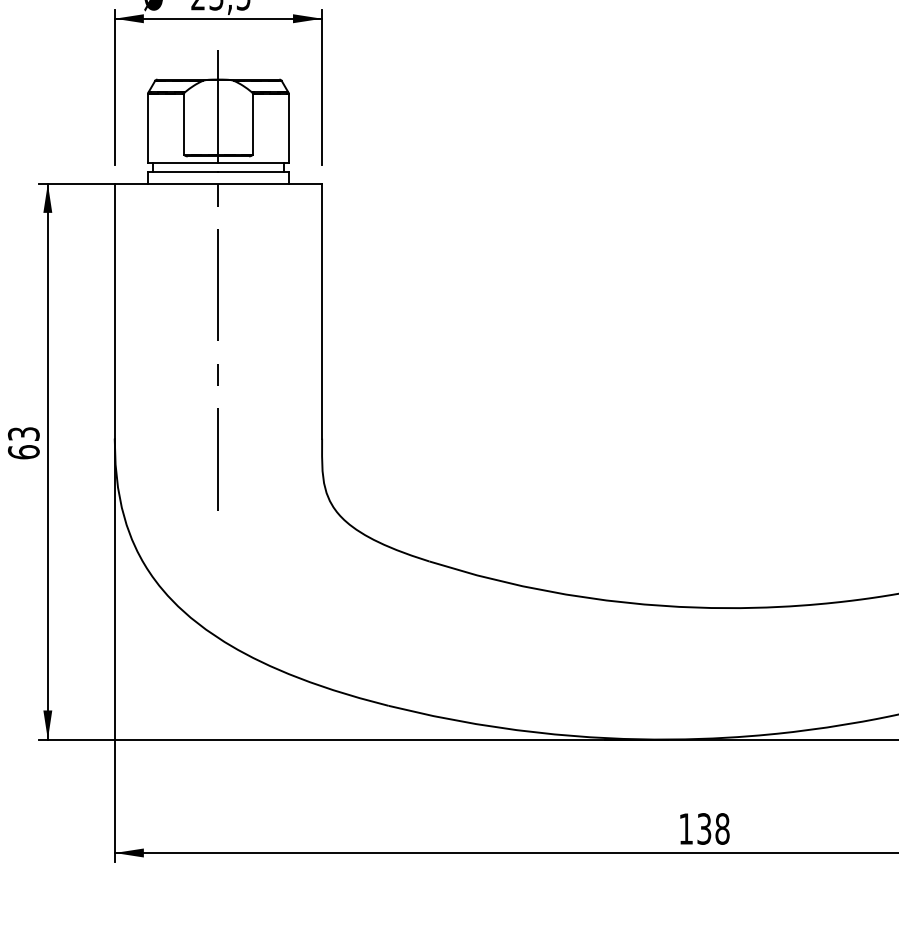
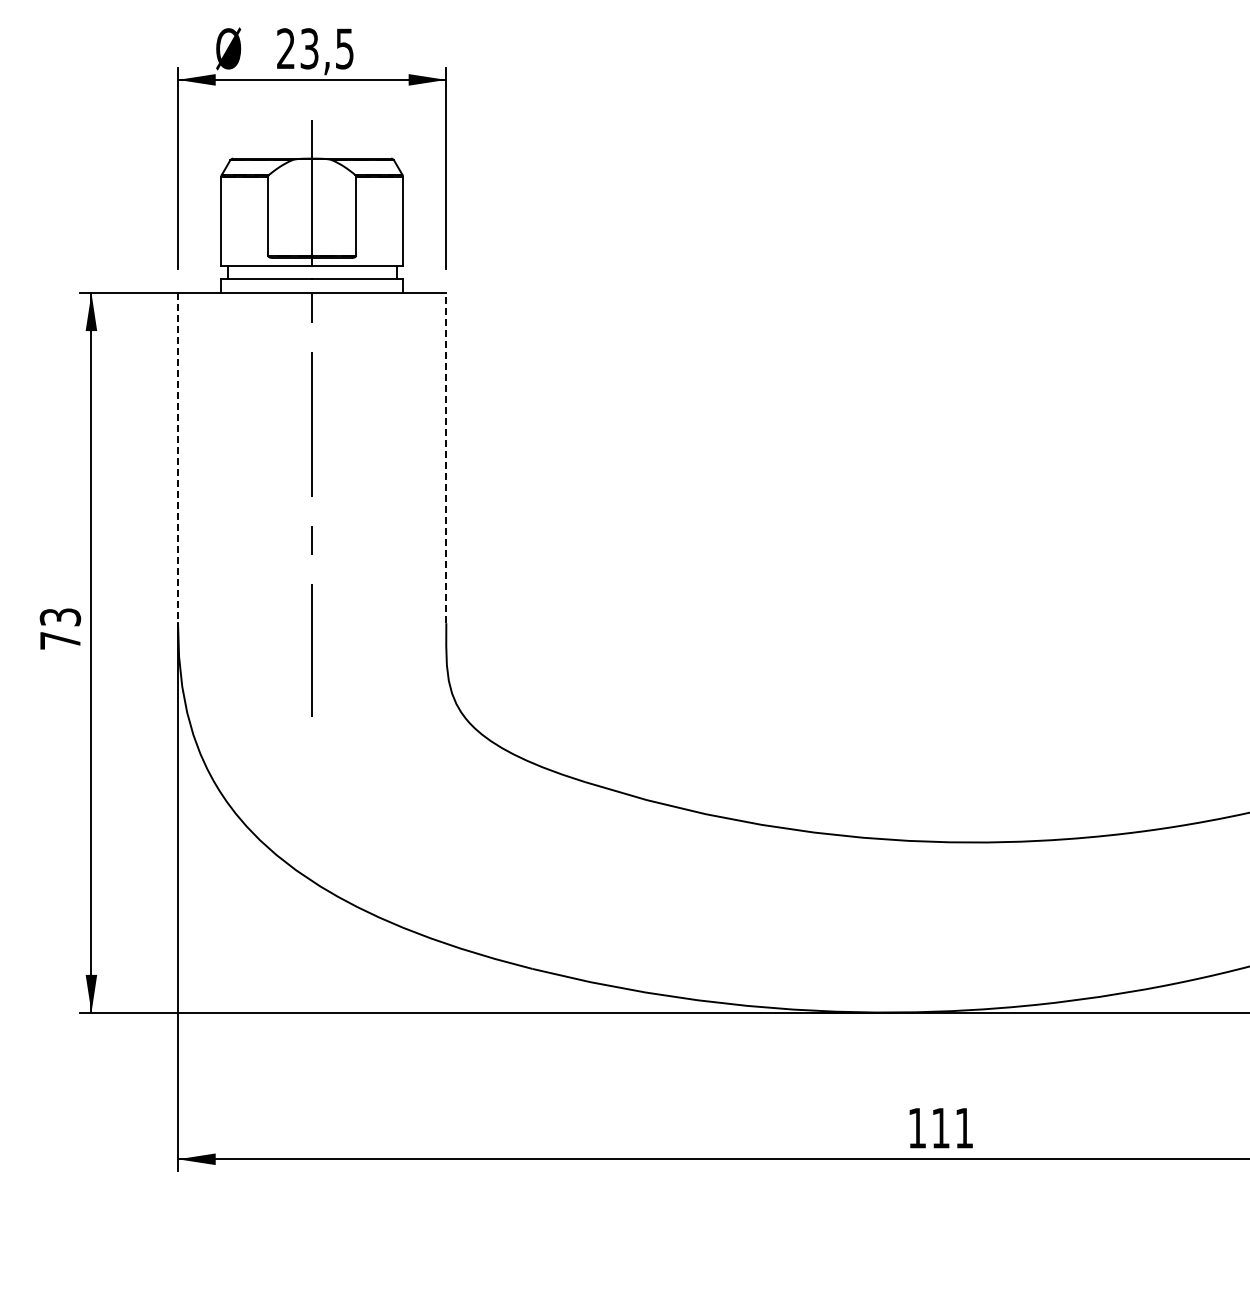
line: (115, 311) -> (178, 458), solid -> dashed
line: (322, 311) -> (446, 458), solid -> dashed
text: (23, 452) -> (60, 640), 63 -> 73
text: (713, 828) -> (952, 1127), 138 -> 111

